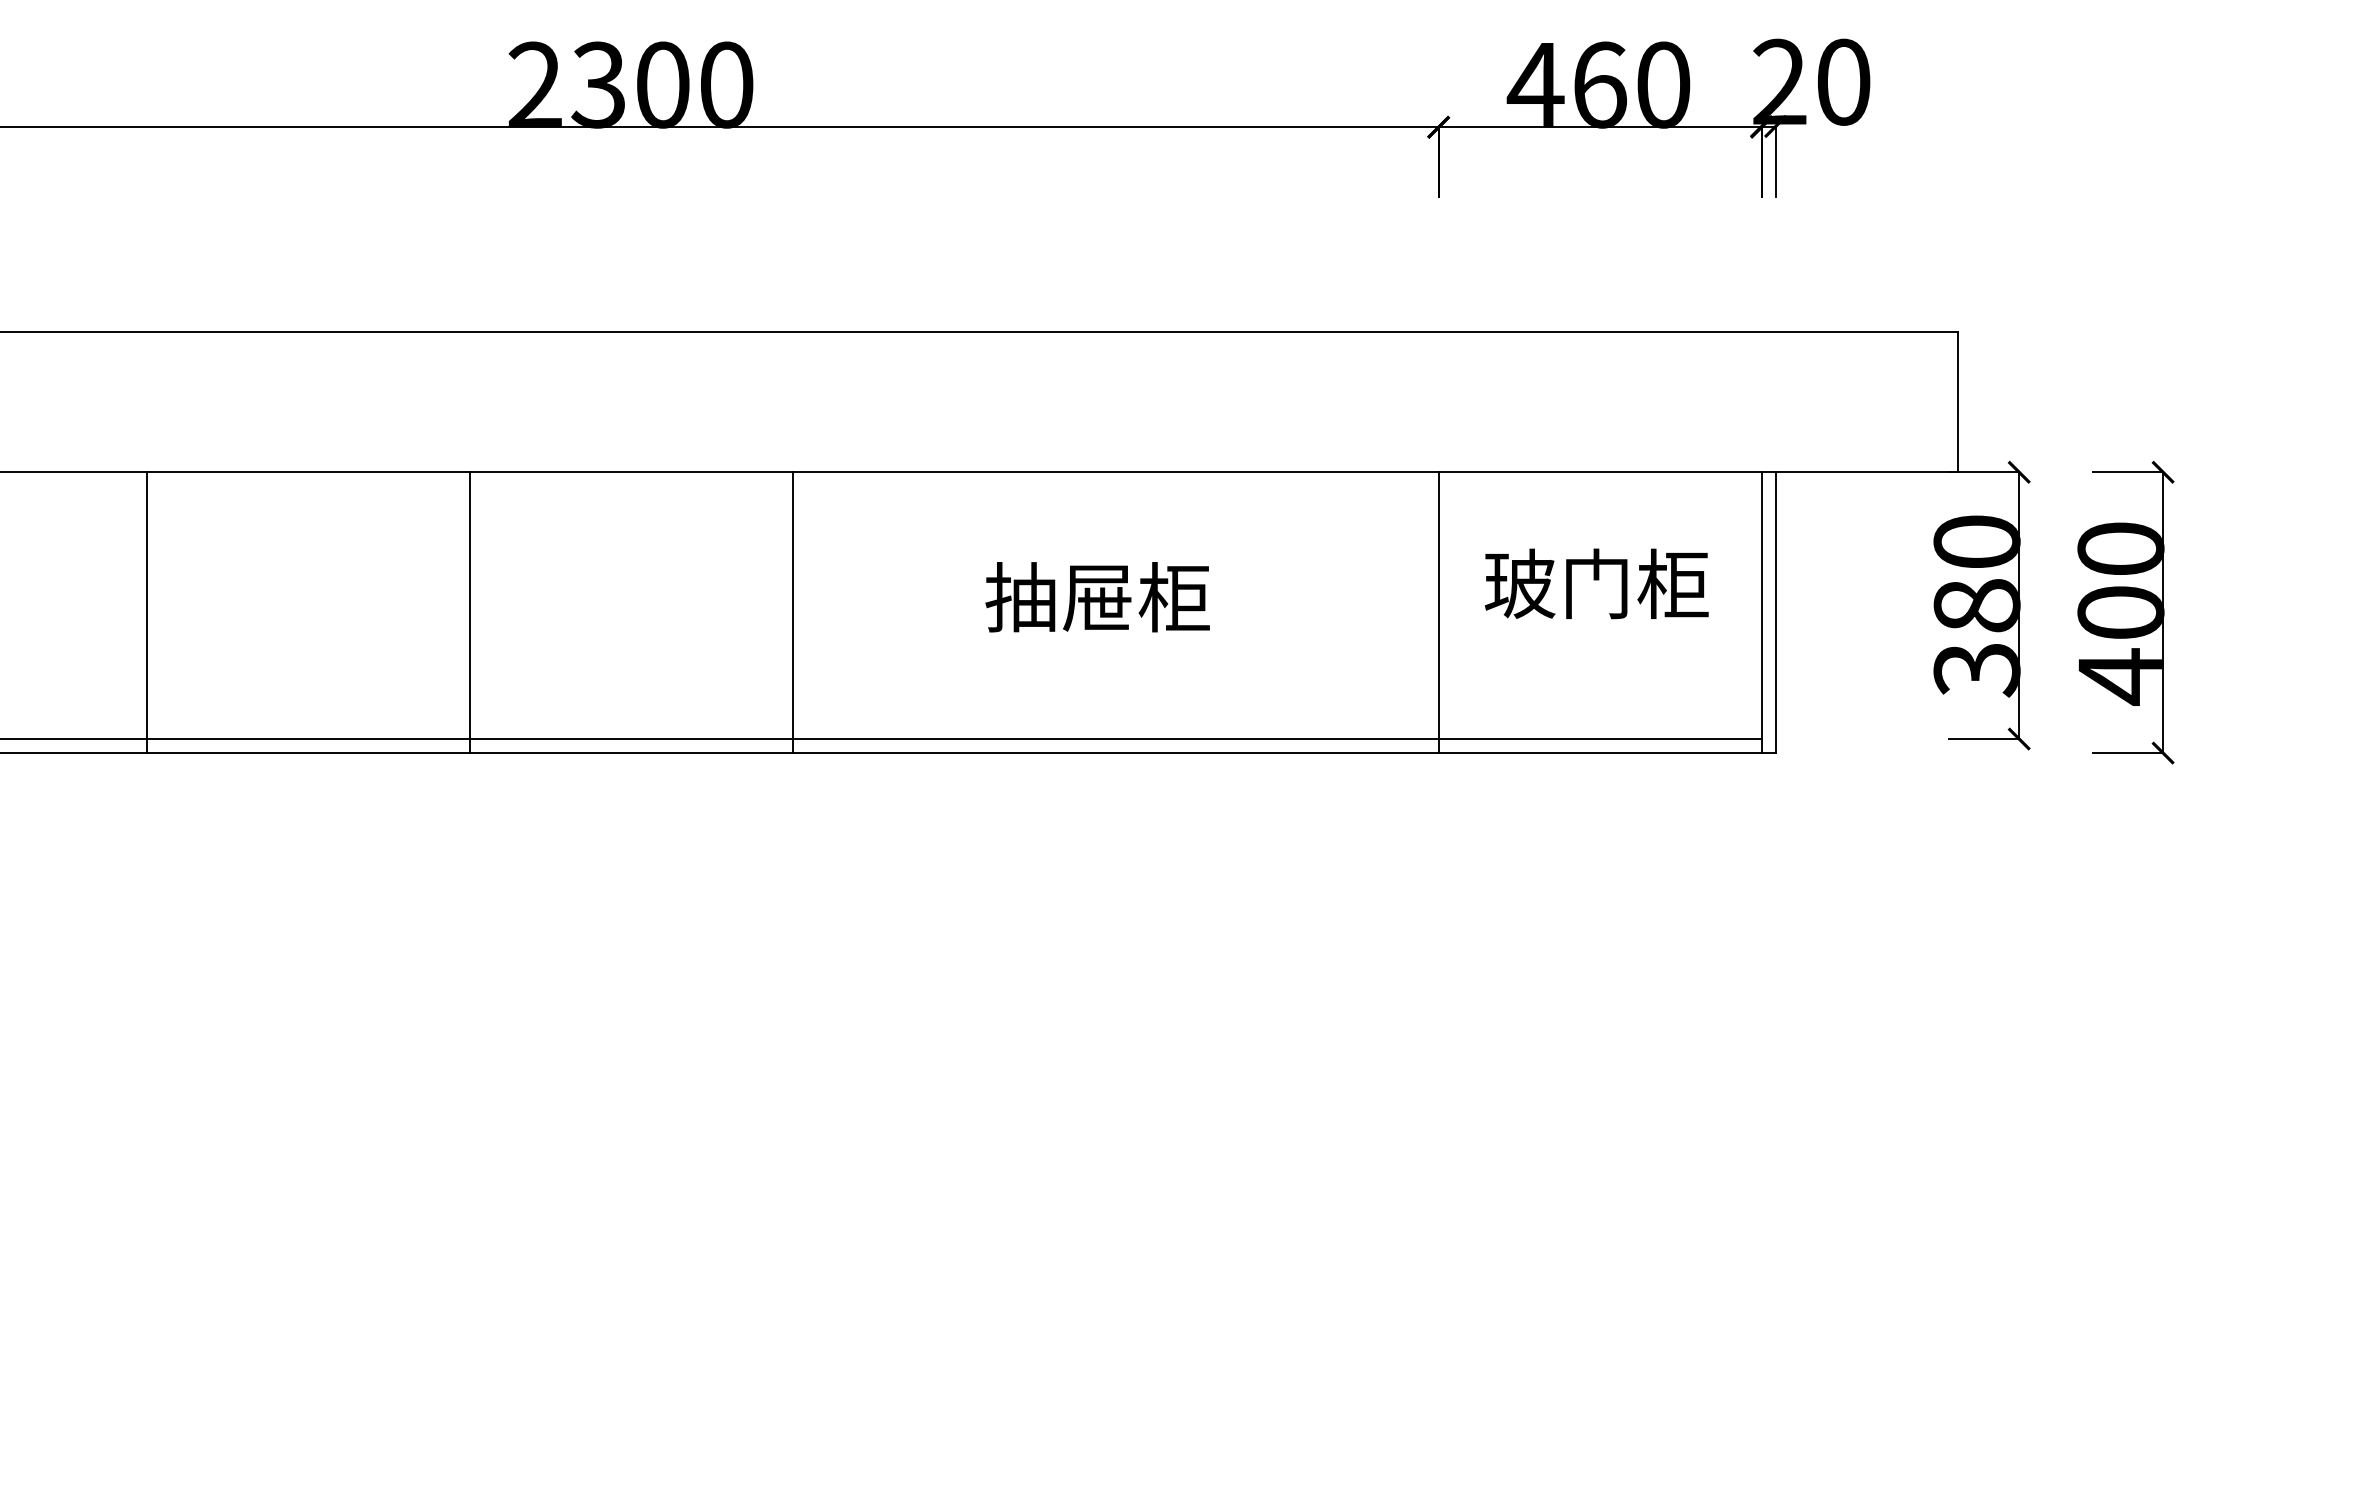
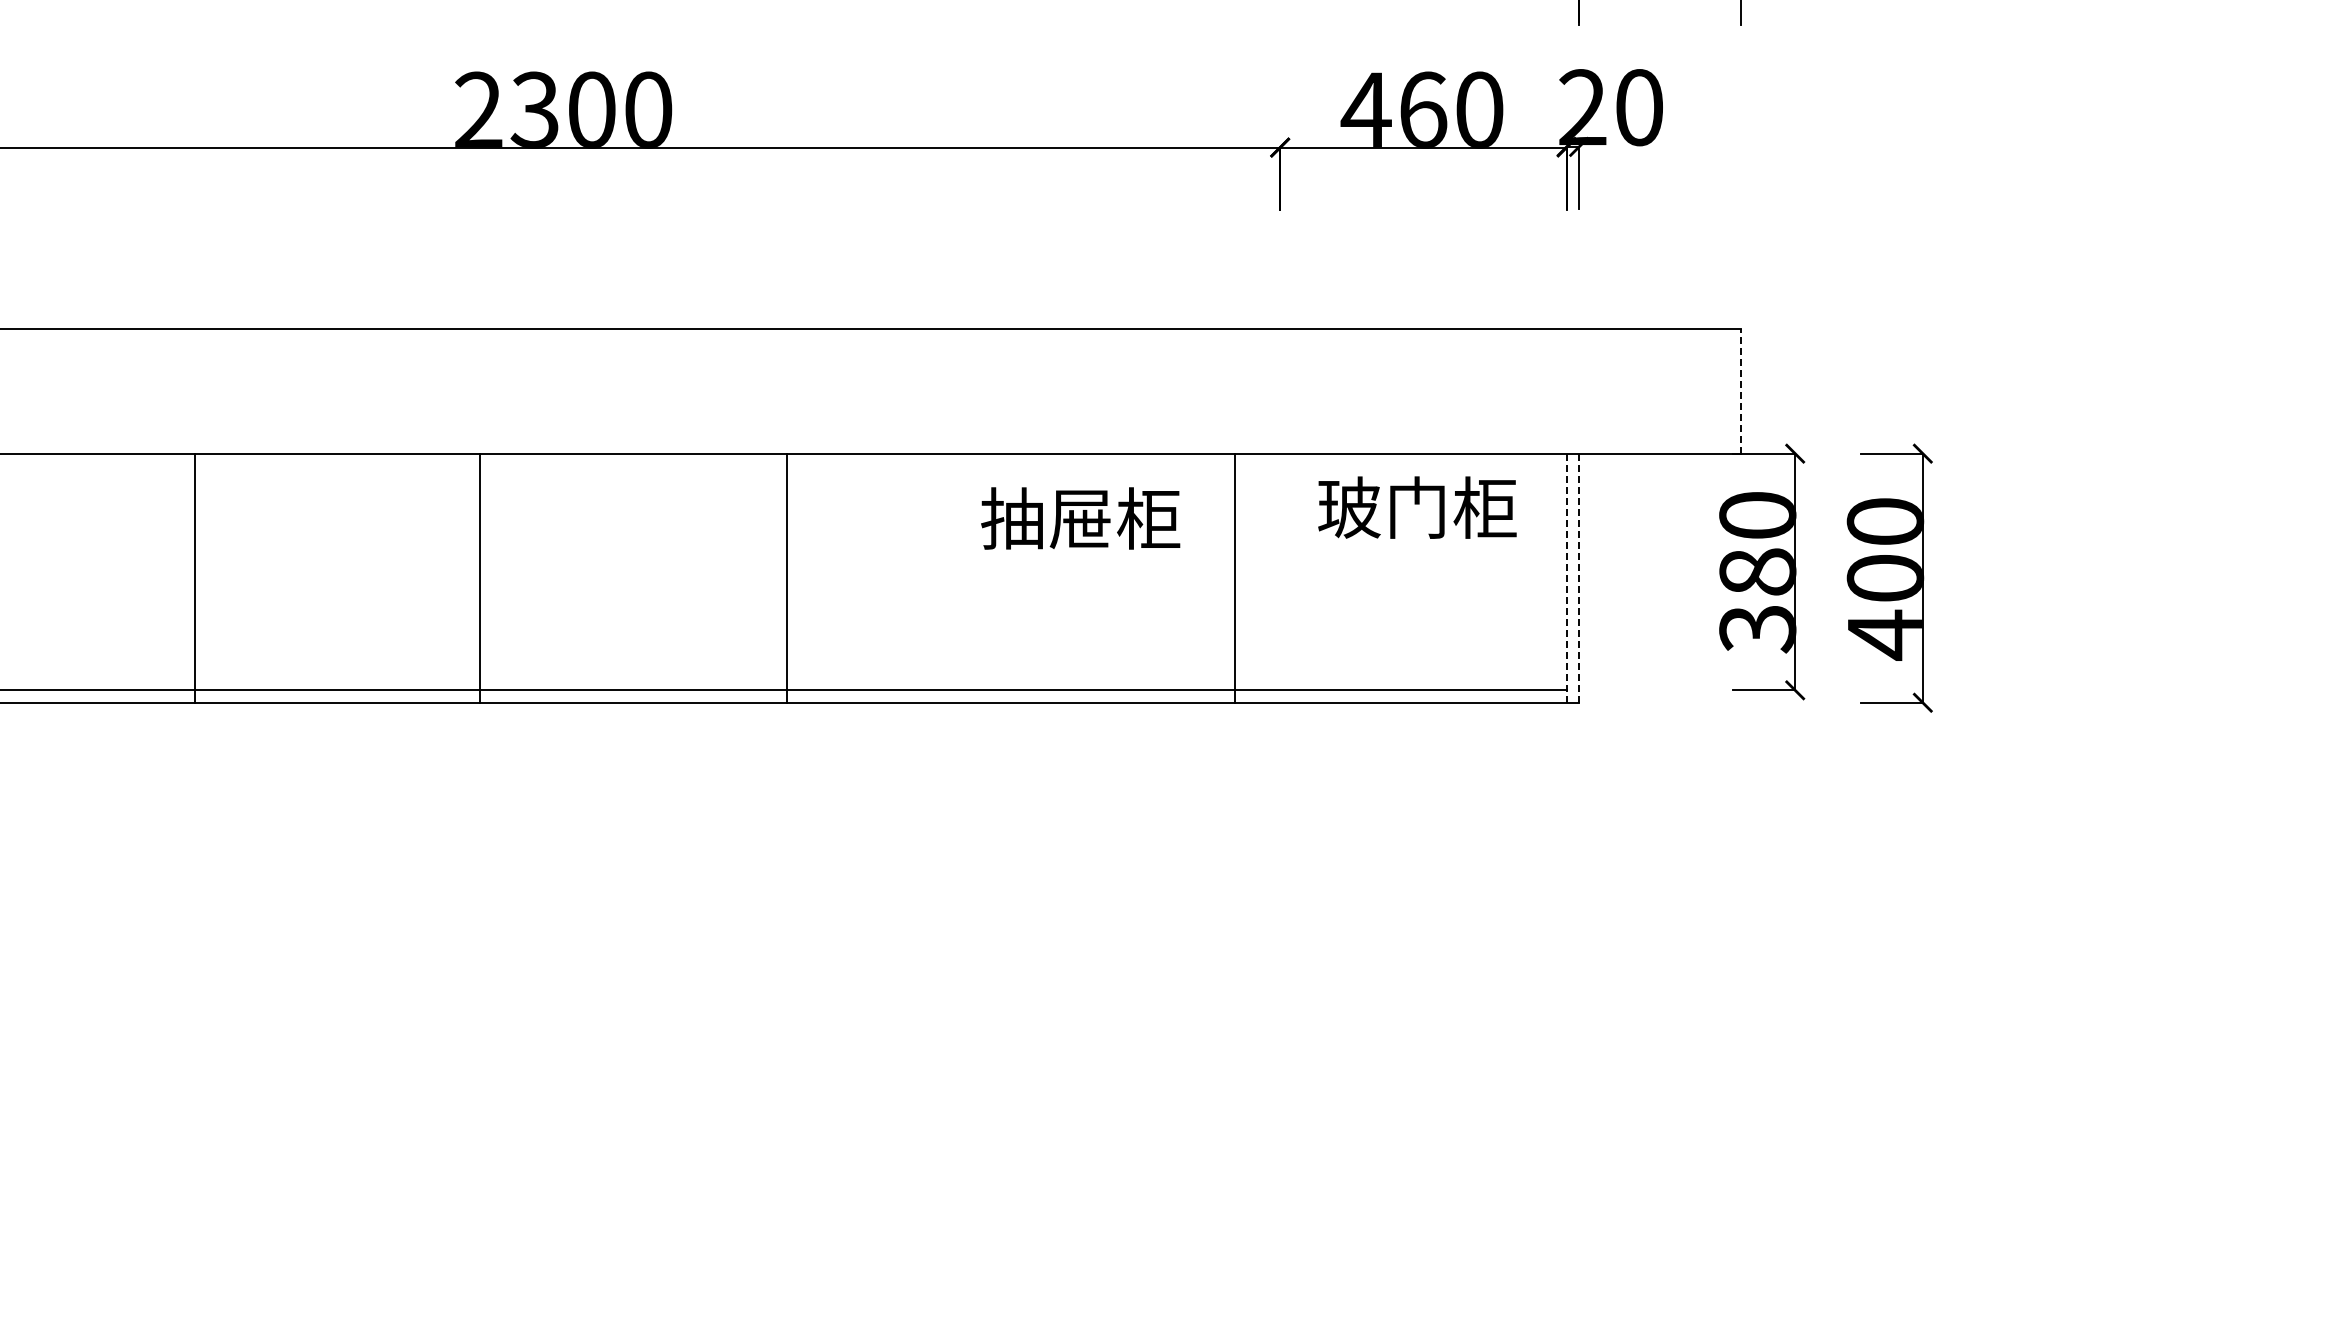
line: (1958, 401) -> (1741, 390), solid -> dashed
text: (1596, 583) -> (1417, 507), moved
text: (1097, 597) -> (1080, 518), moved
line: (147, 611) -> (195, 577), moved
line: (469, 611) -> (479, 577), moved
line: (793, 611) -> (787, 577), moved
line: (1439, 611) -> (1235, 577), moved
line: (1761, 613) -> (1566, 578), solid -> dashed
line: (1776, 613) -> (1579, 578), solid -> dashed

